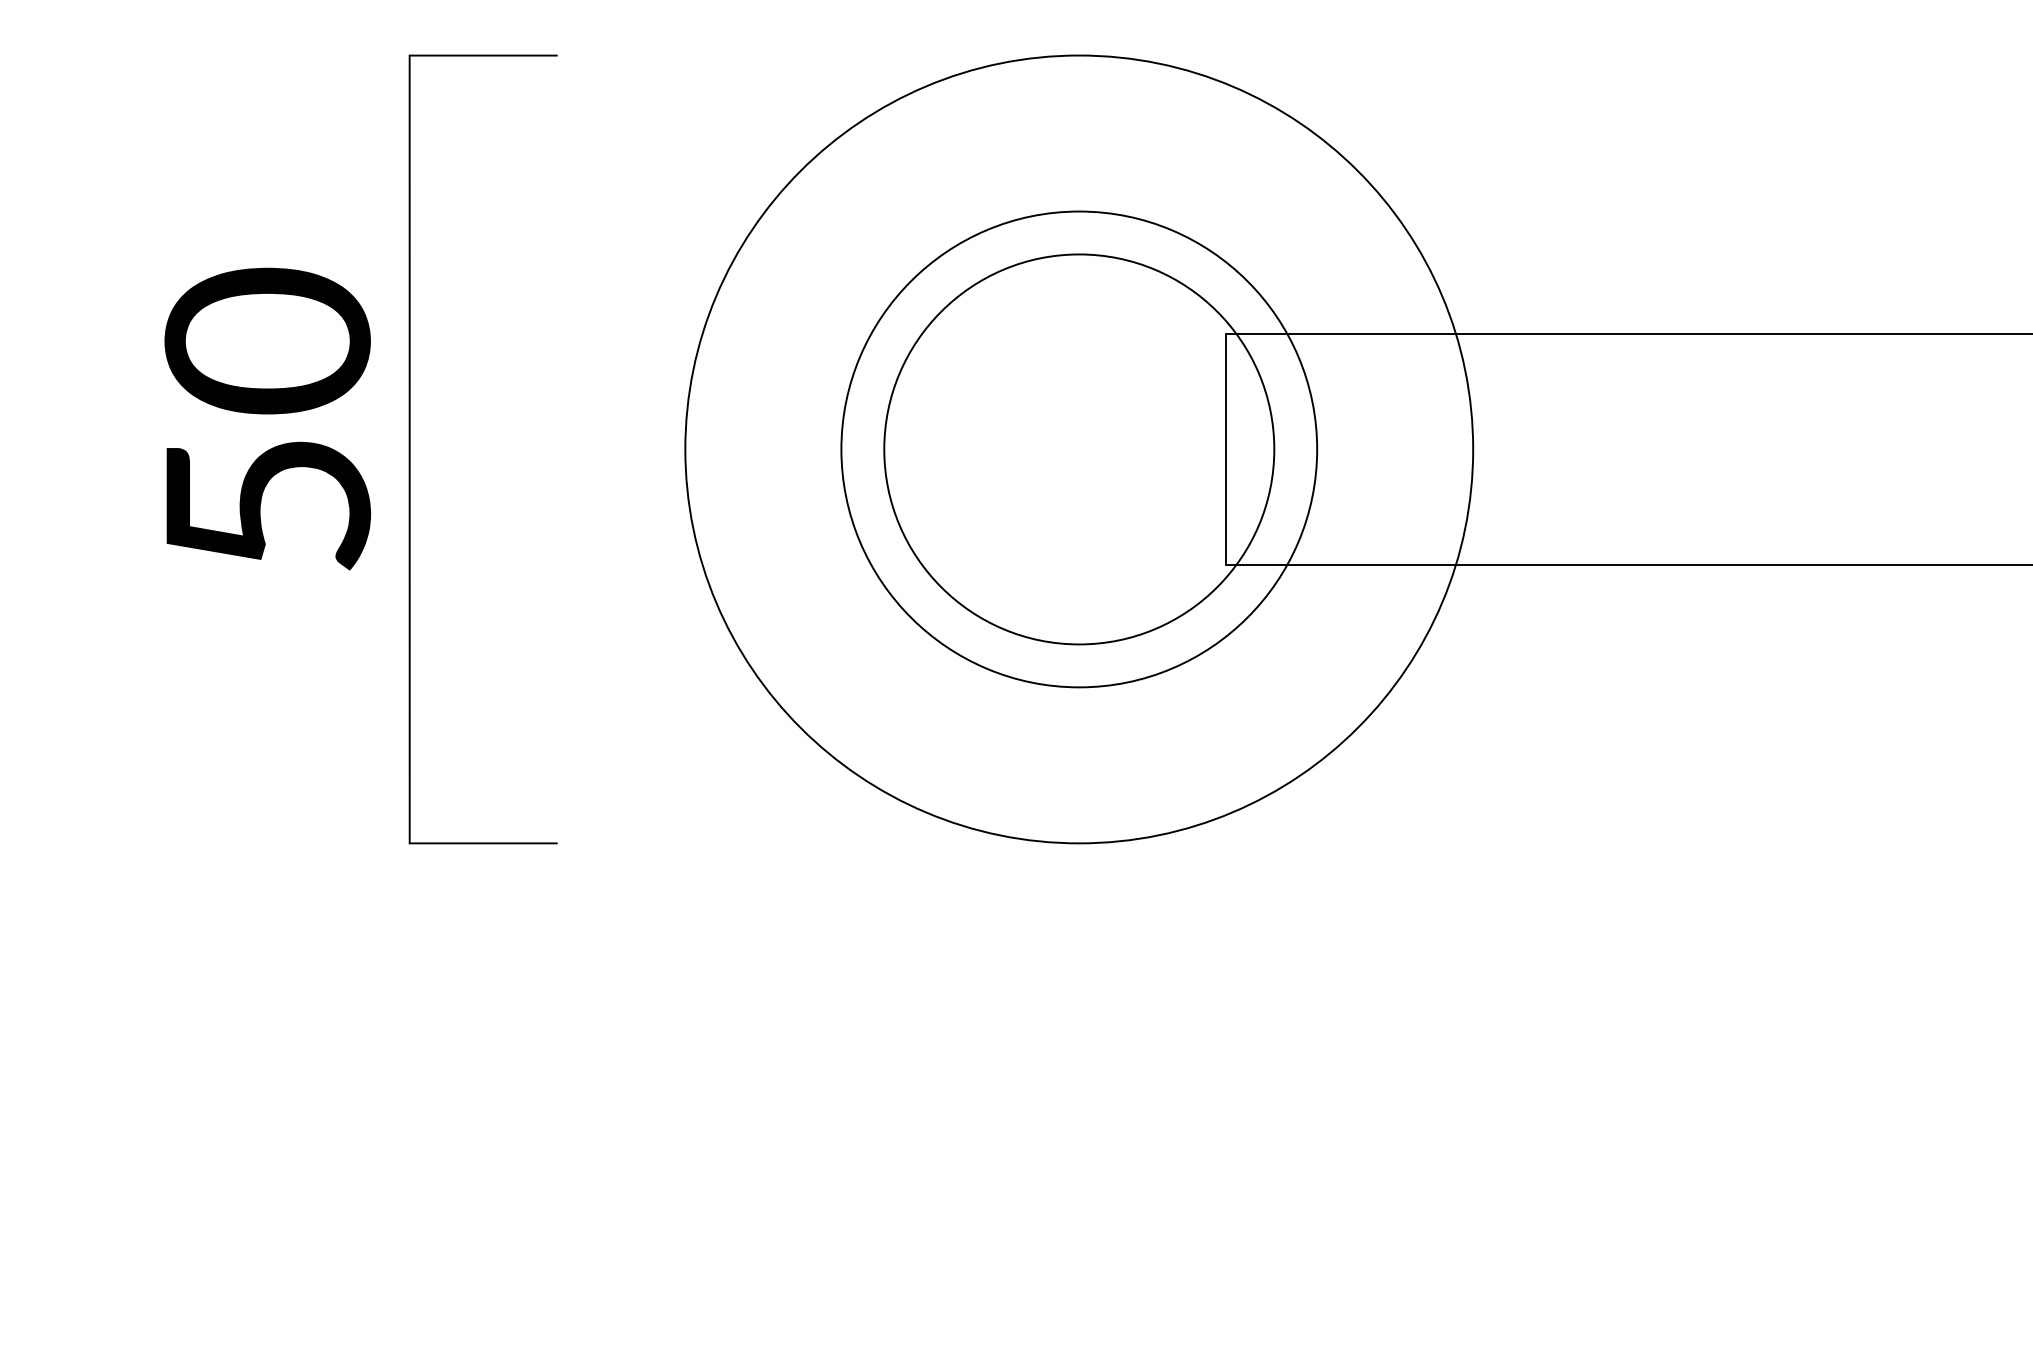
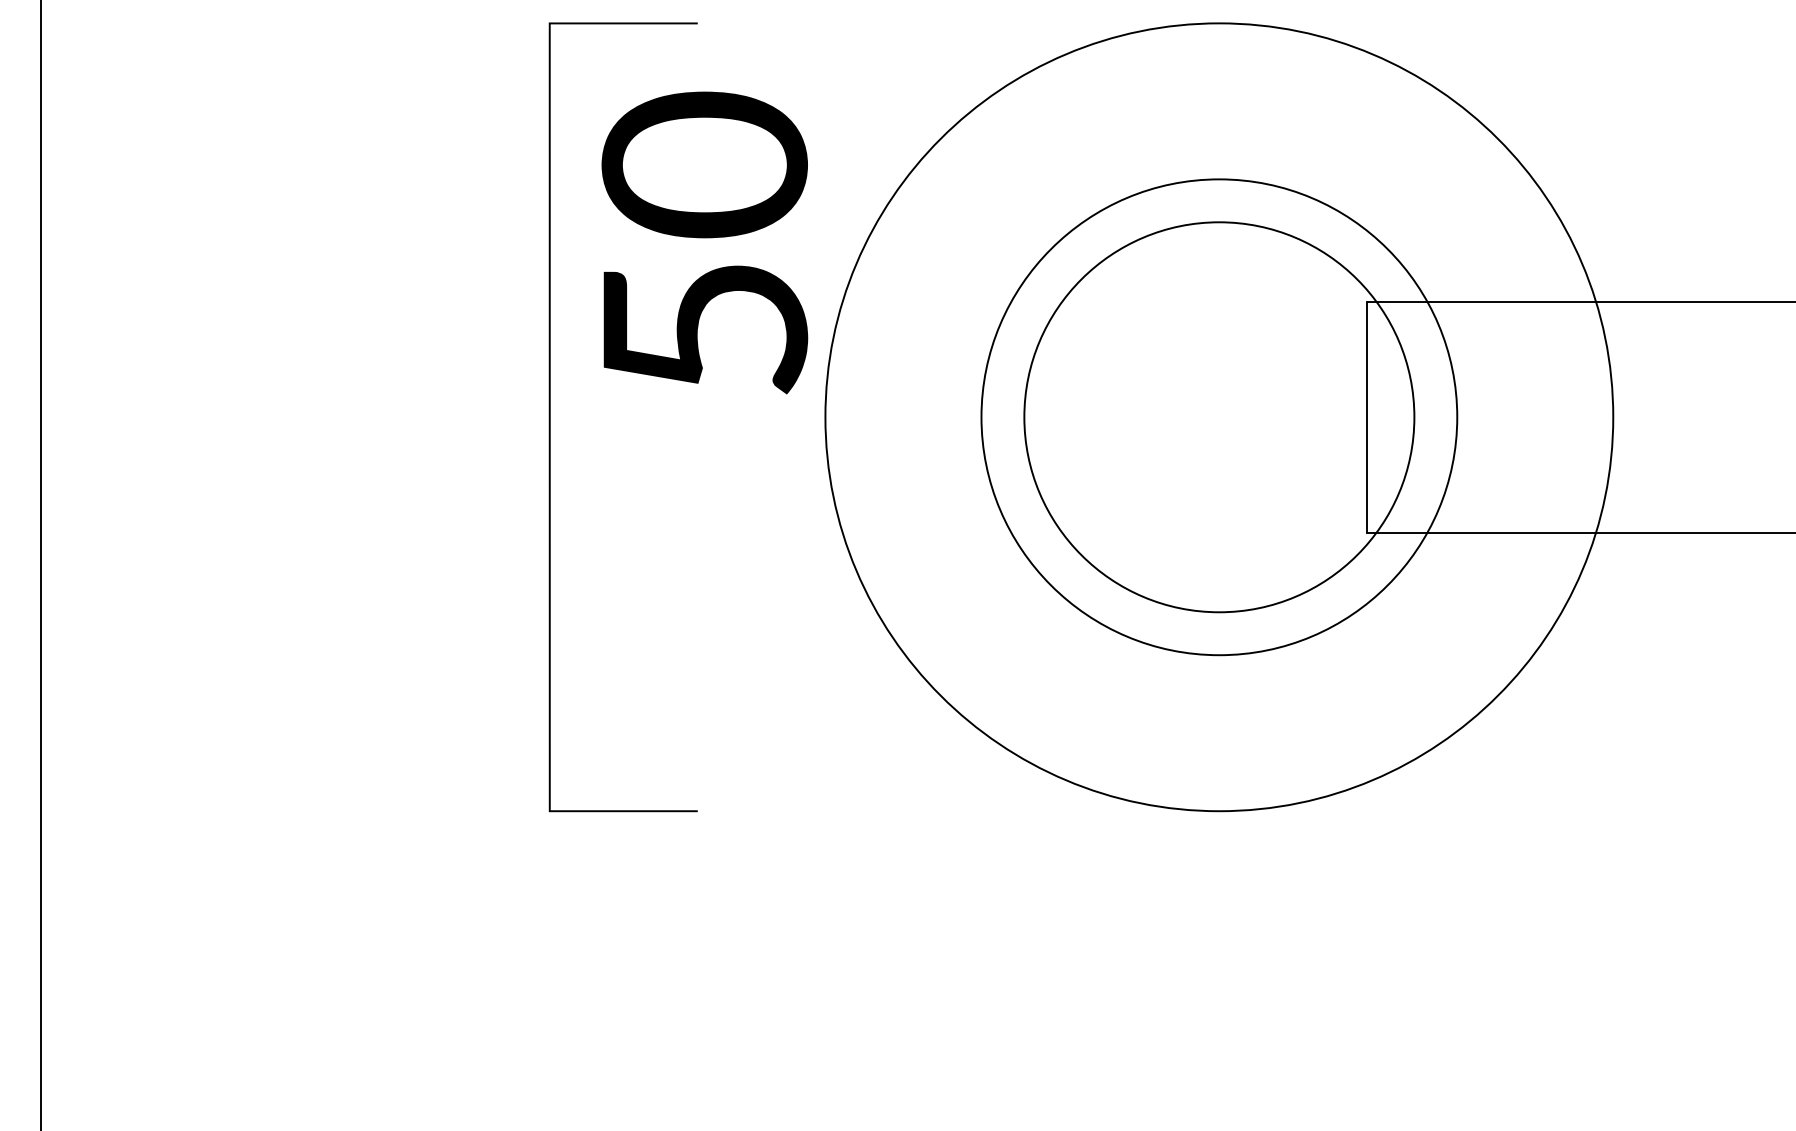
text: (267, 418) -> (704, 242), moved

